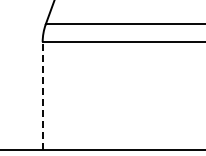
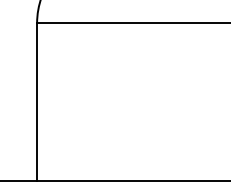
line: (42, 95) -> (36, 101), dashed -> solid

